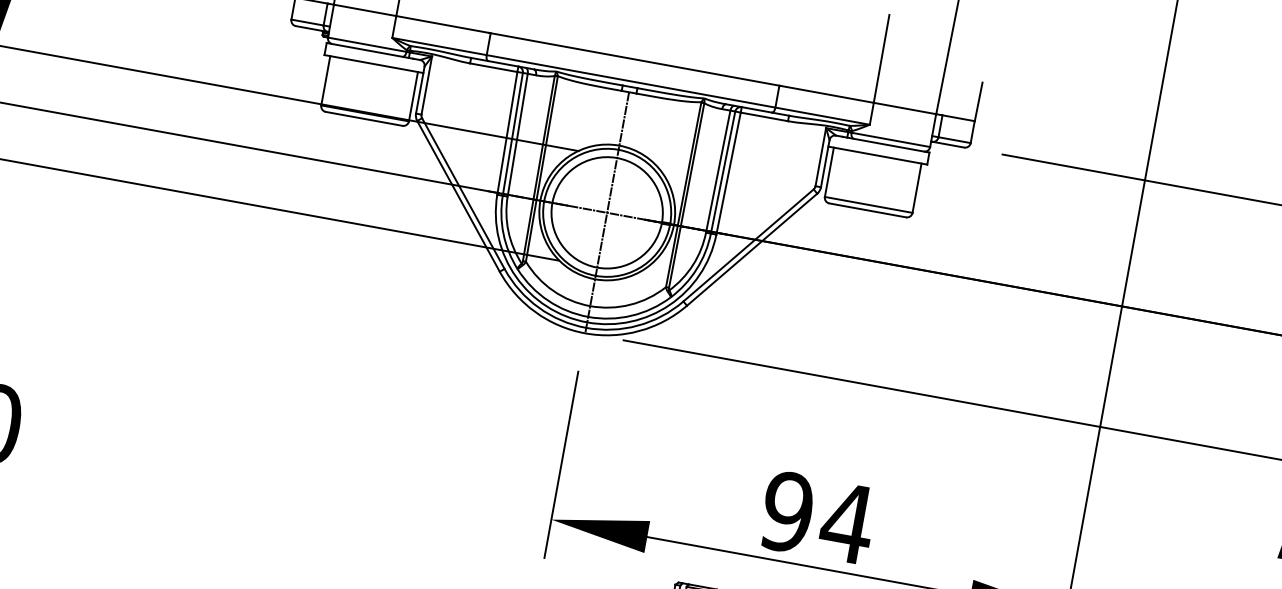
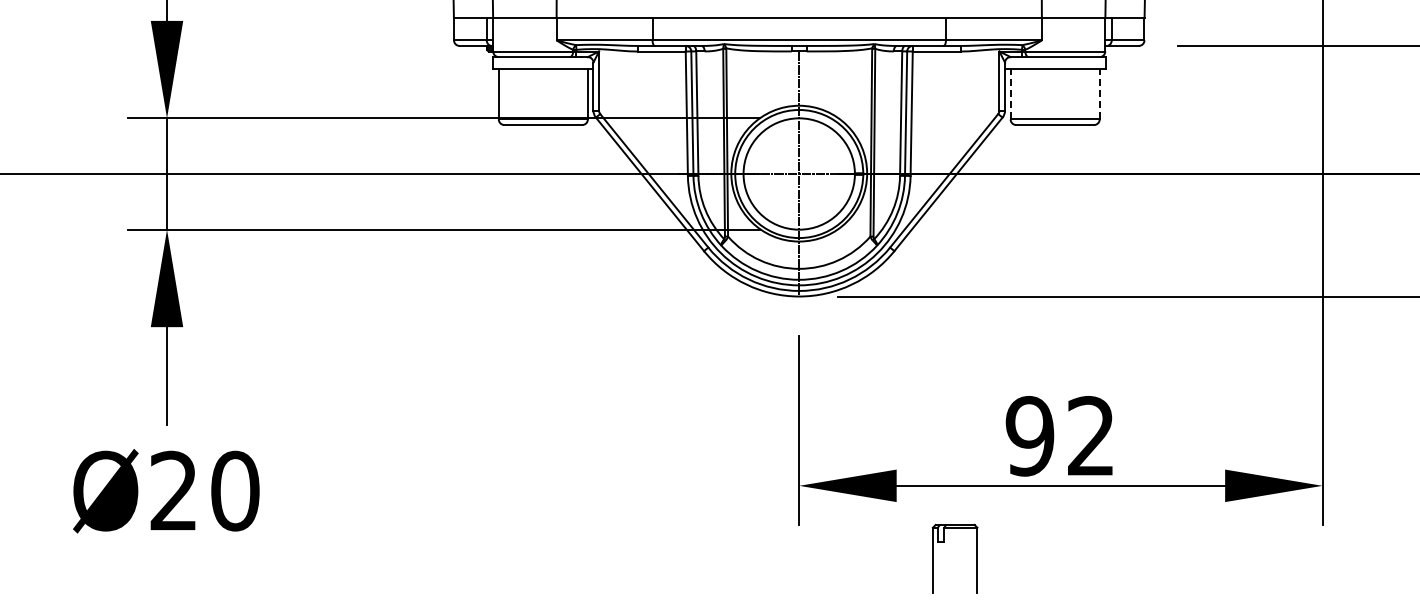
line: (829, 171) -> (1010, 93), solid -> dashed
line: (916, 187) -> (1099, 93), solid -> dashed
text: (846, 522) -> (1090, 435), 94 -> 92

